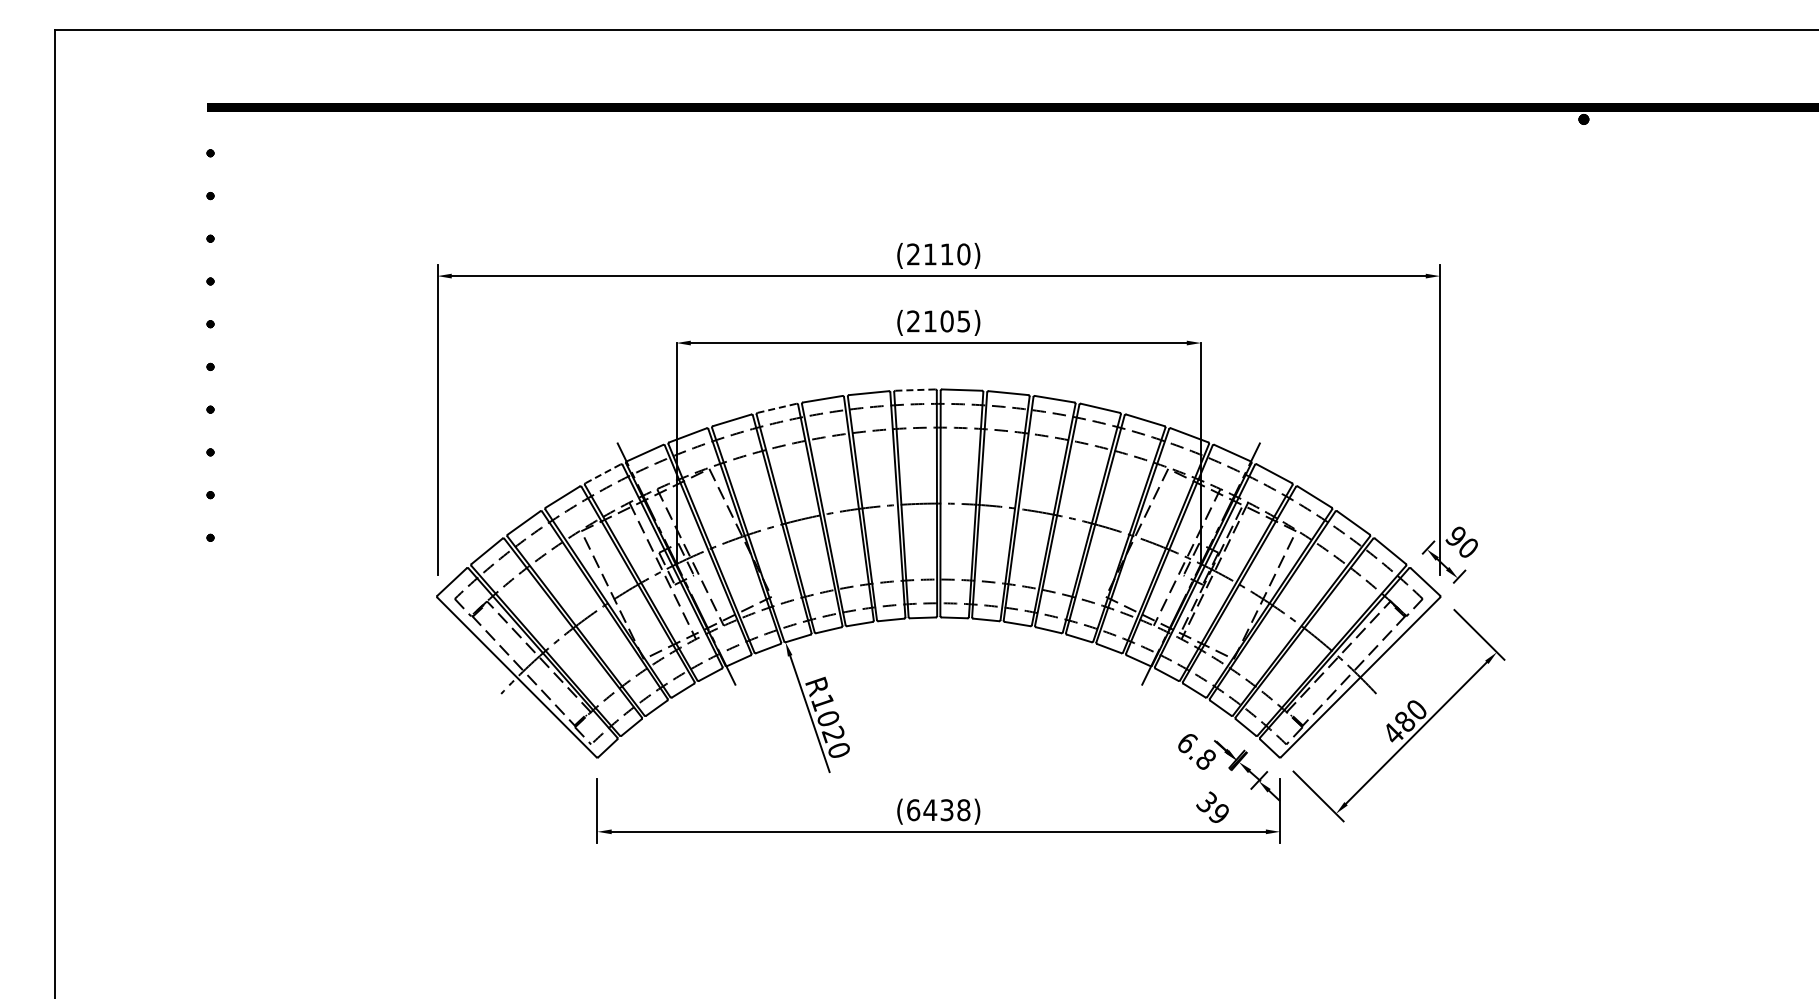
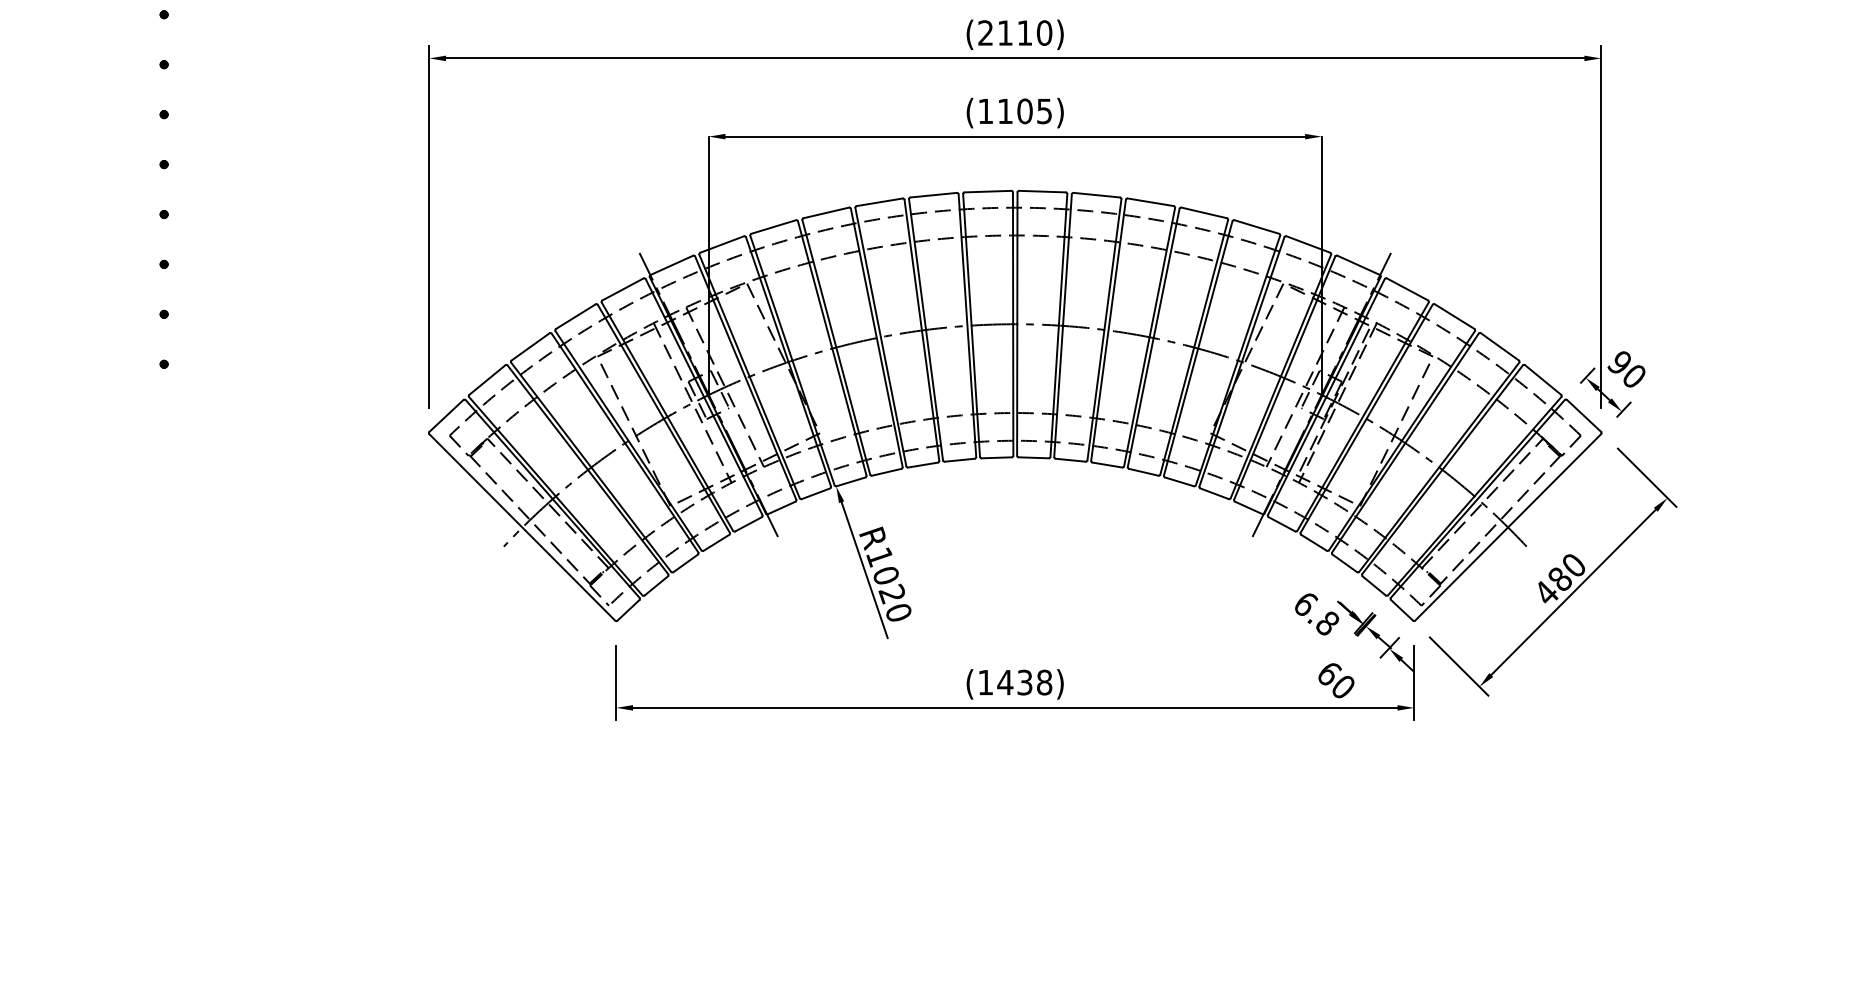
text: (913, 321) -> (985, 111), (2105) -> (1105)
line: (915, 390) -> (988, 192), dashed -> solid
line: (777, 408) -> (826, 213), dashed -> solid
line: (603, 473) -> (623, 289), dashed -> solid
text: (1212, 807) -> (1335, 679), 39 -> 60
text: (913, 810) -> (985, 682), (6438) -> (1438)

